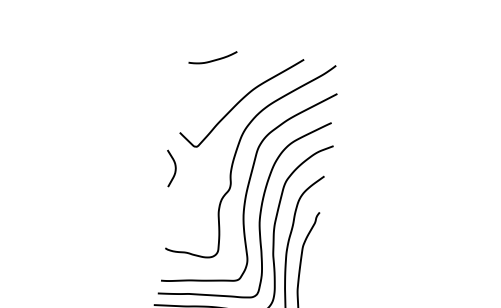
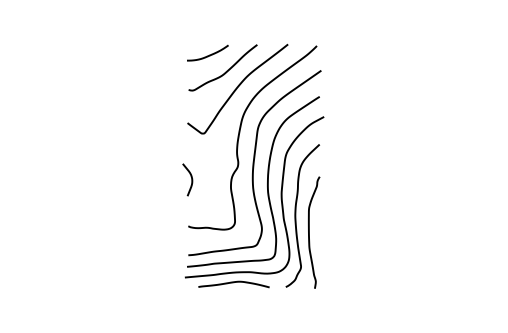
curve: (231, 79) -> (226, 70), added
curve: (174, 168) -> (191, 179), moved

